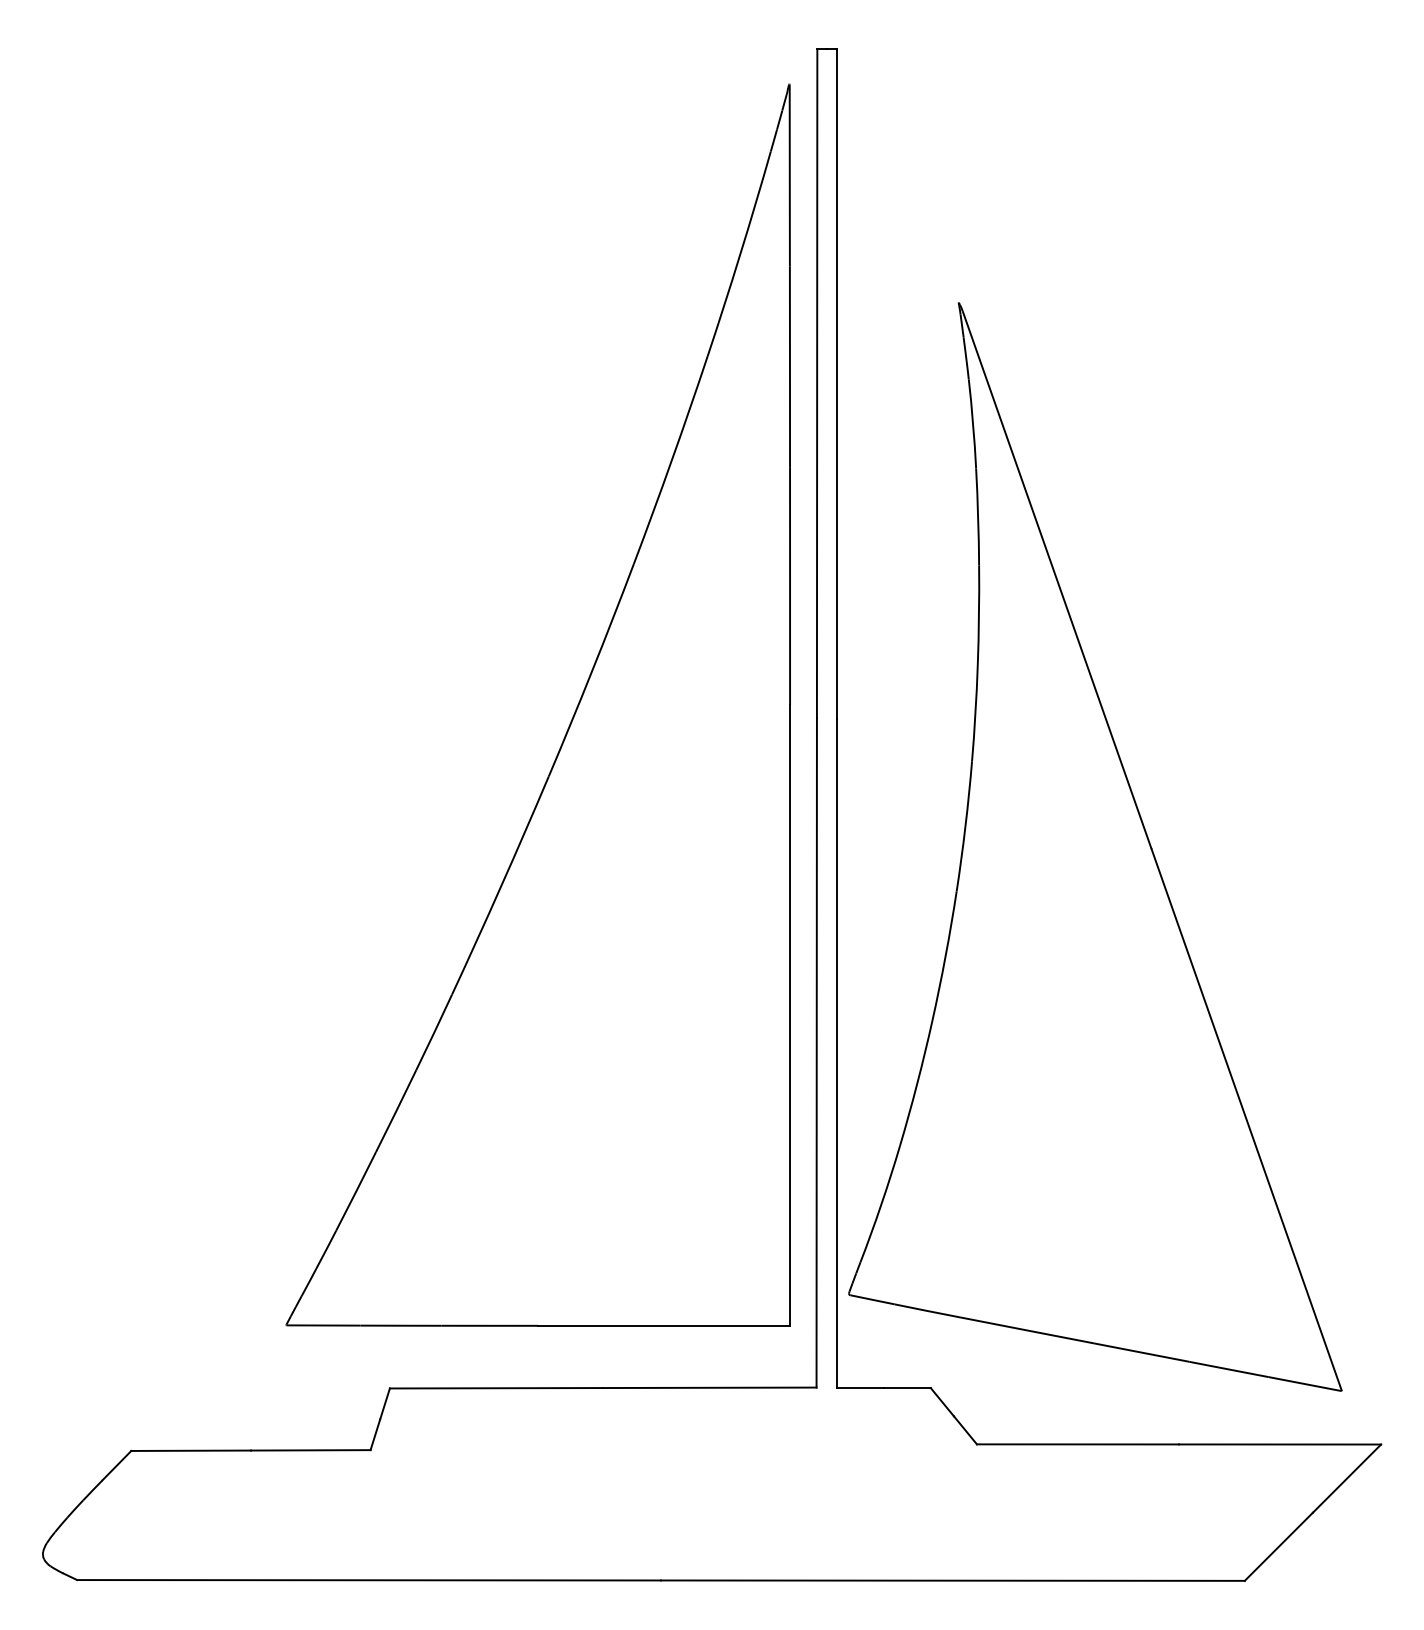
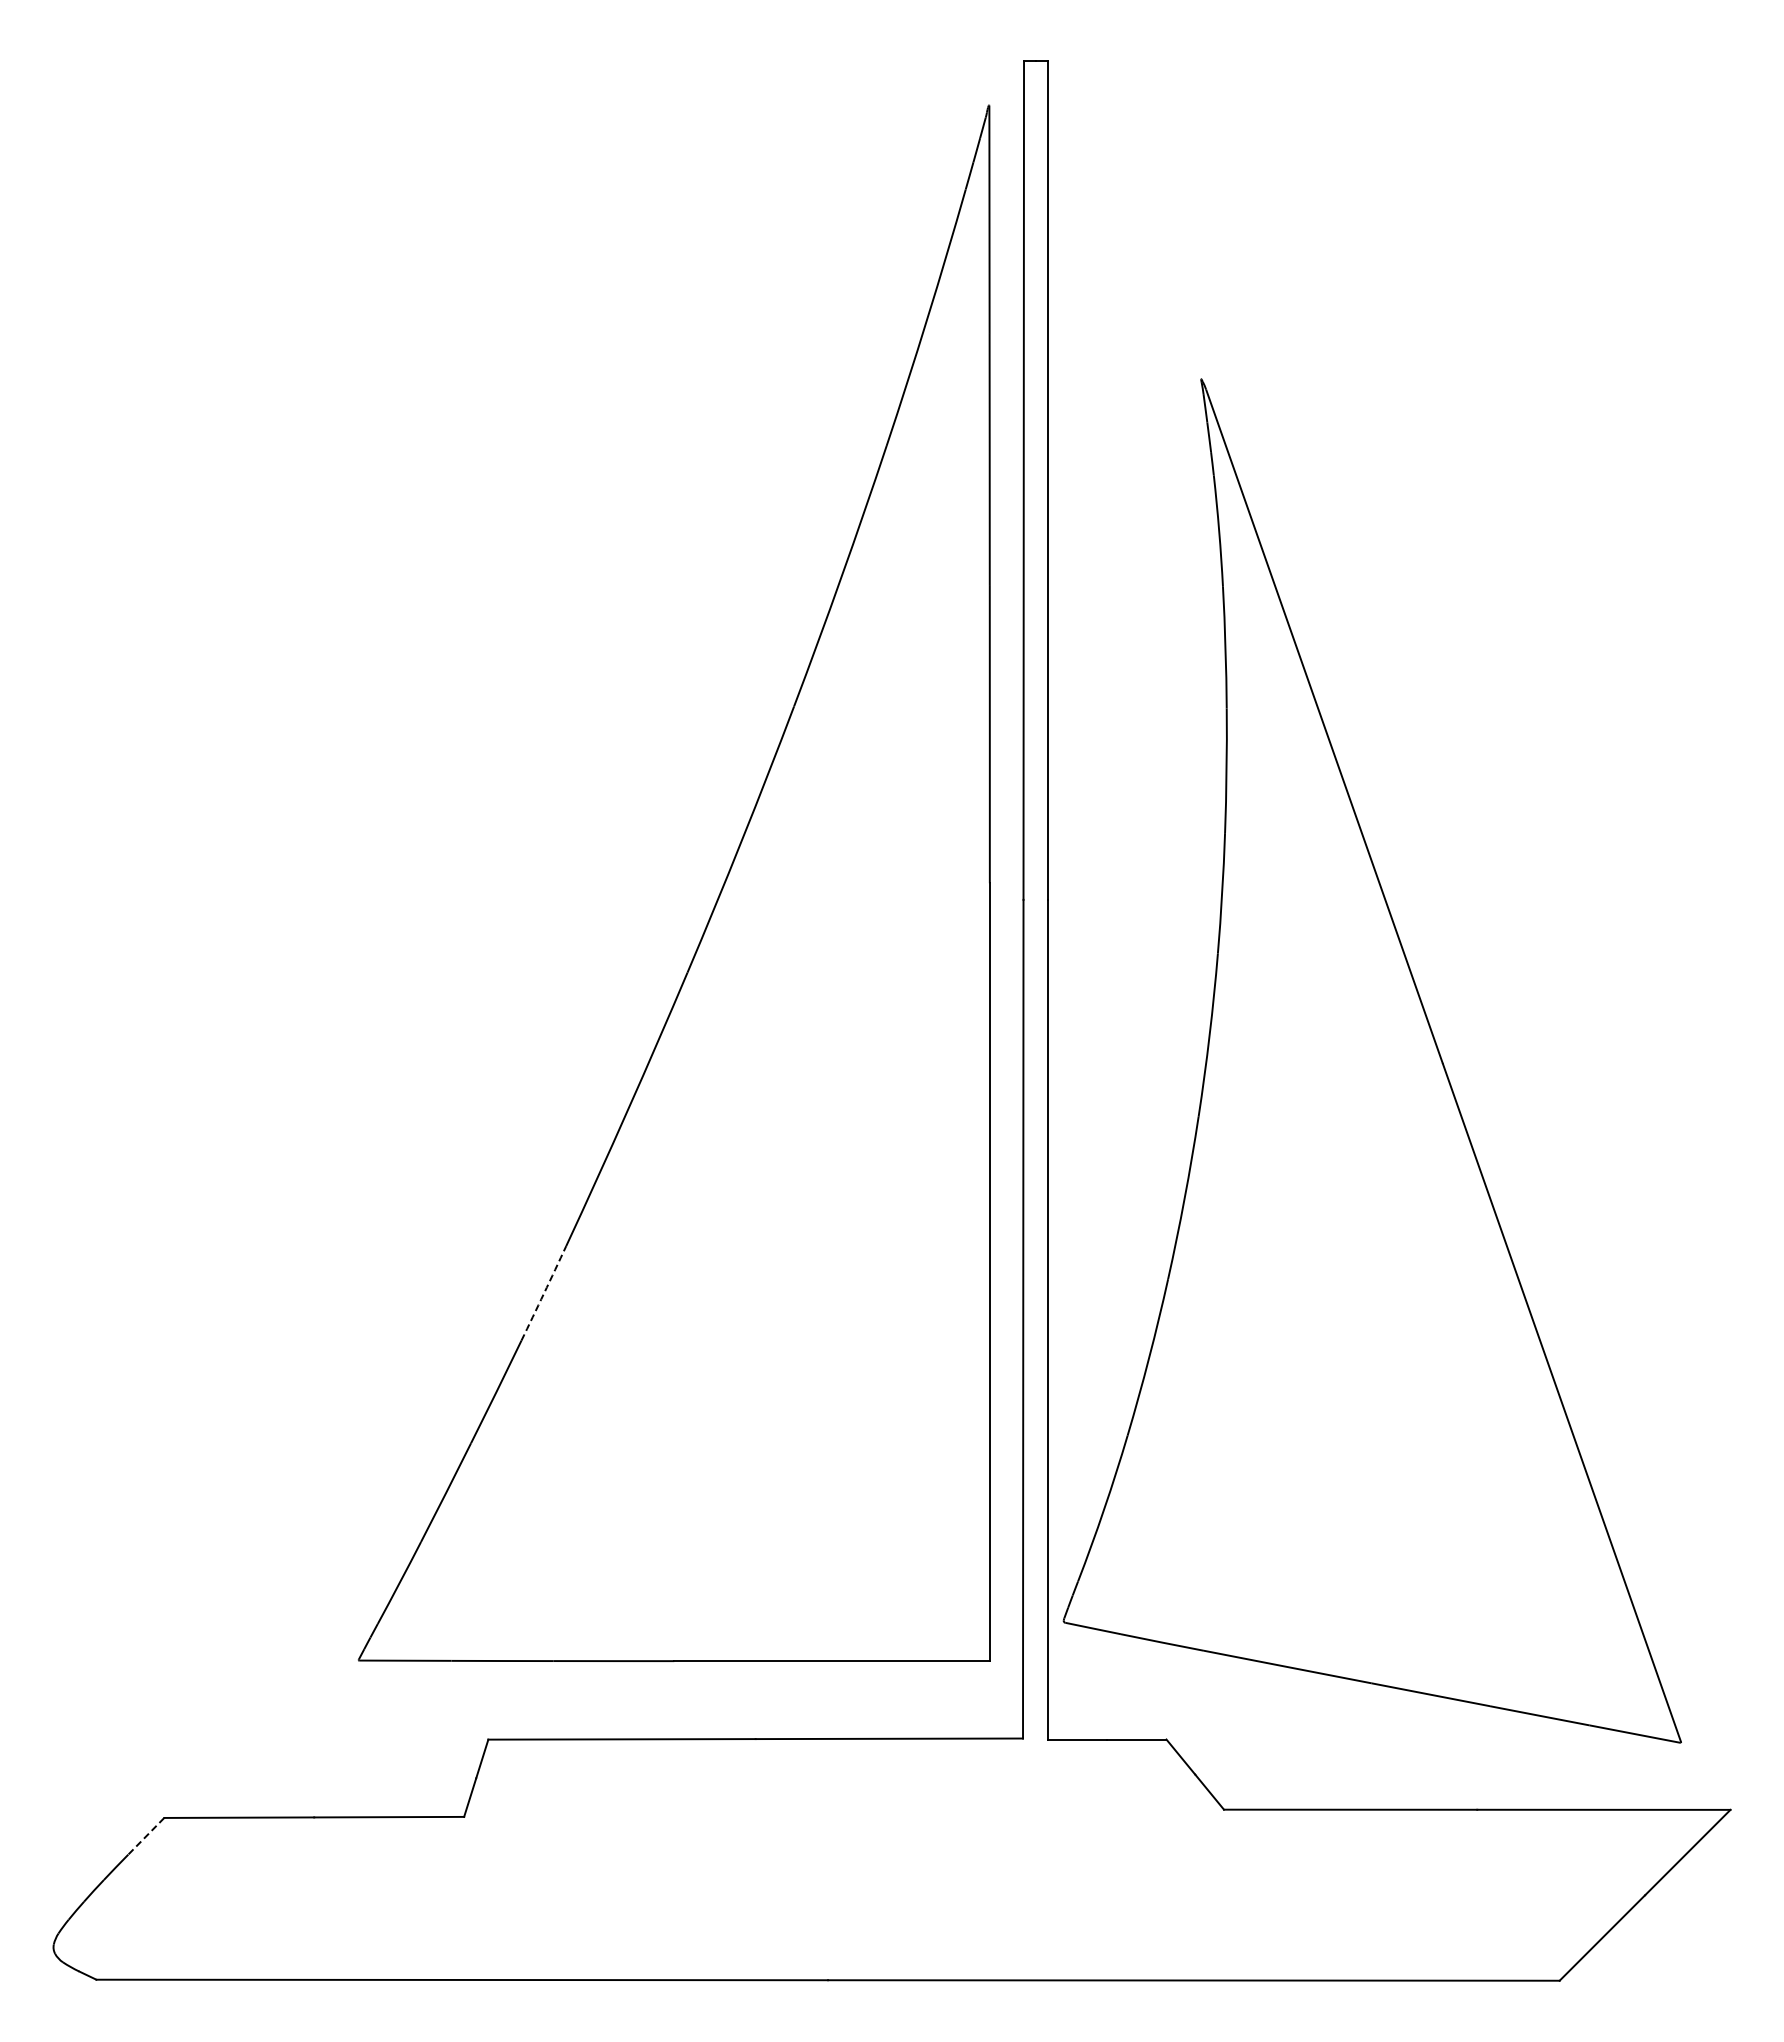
arc: (434, 1032) -> (544, 1293), solid -> dashed
line: (117, 1465) -> (146, 1836), solid -> dashed

